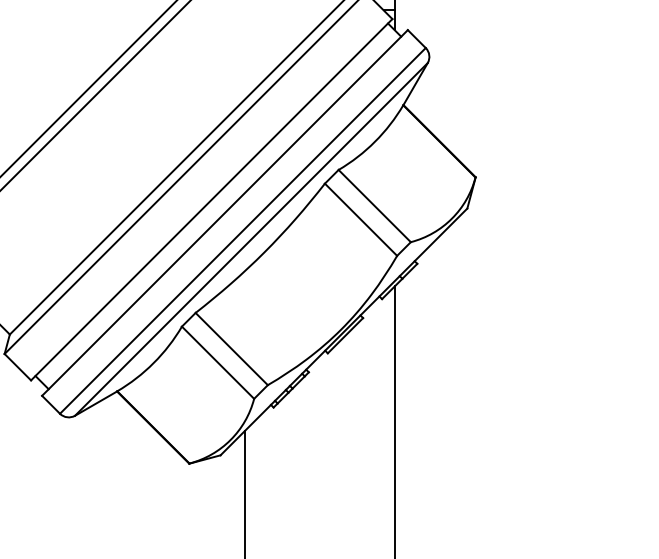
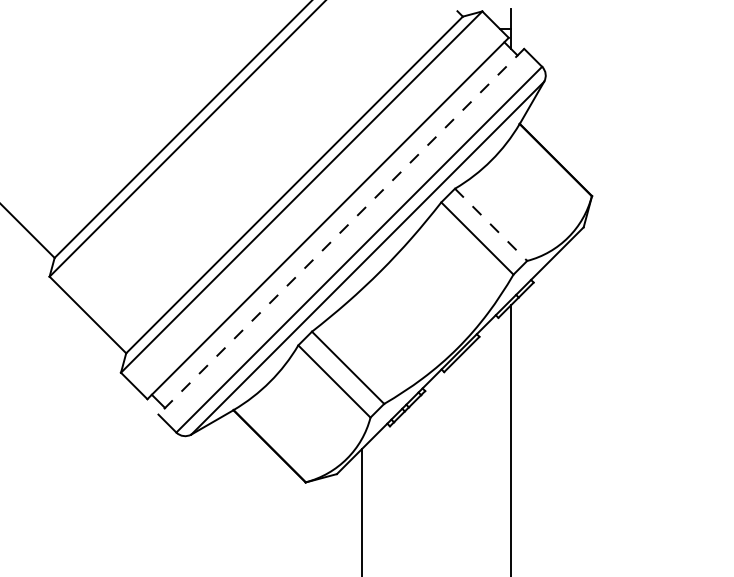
line: (375, 206) -> (491, 225), solid -> dashed
line: (225, 212) -> (341, 231), solid -> dashed

